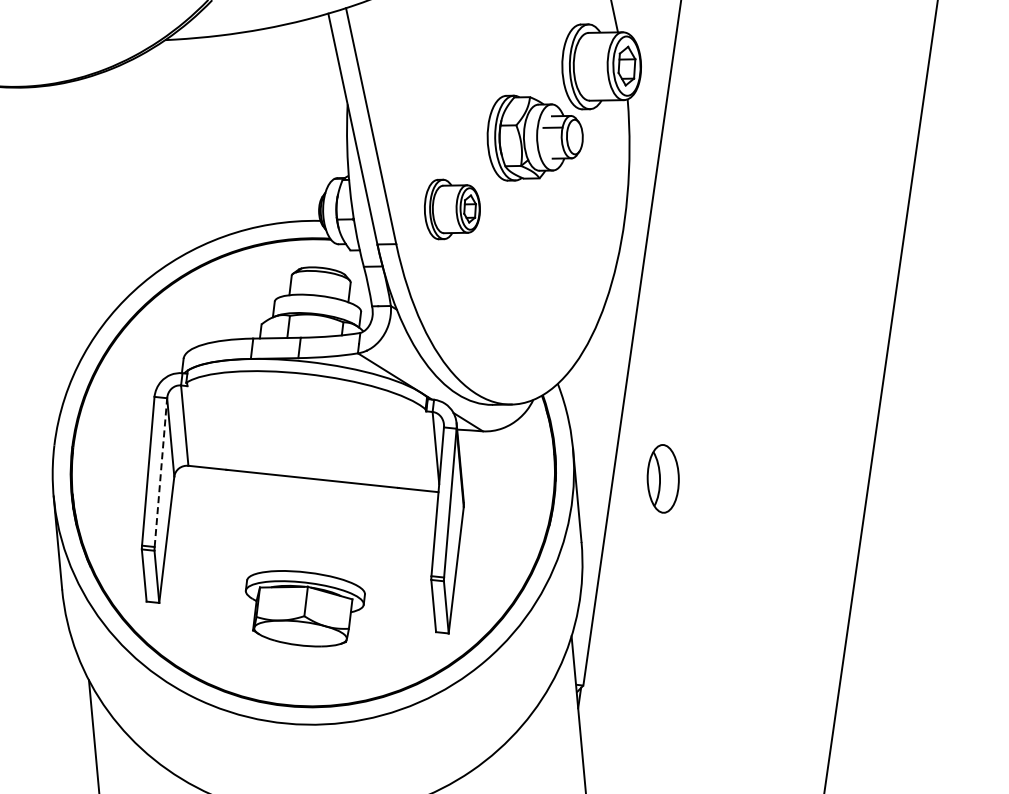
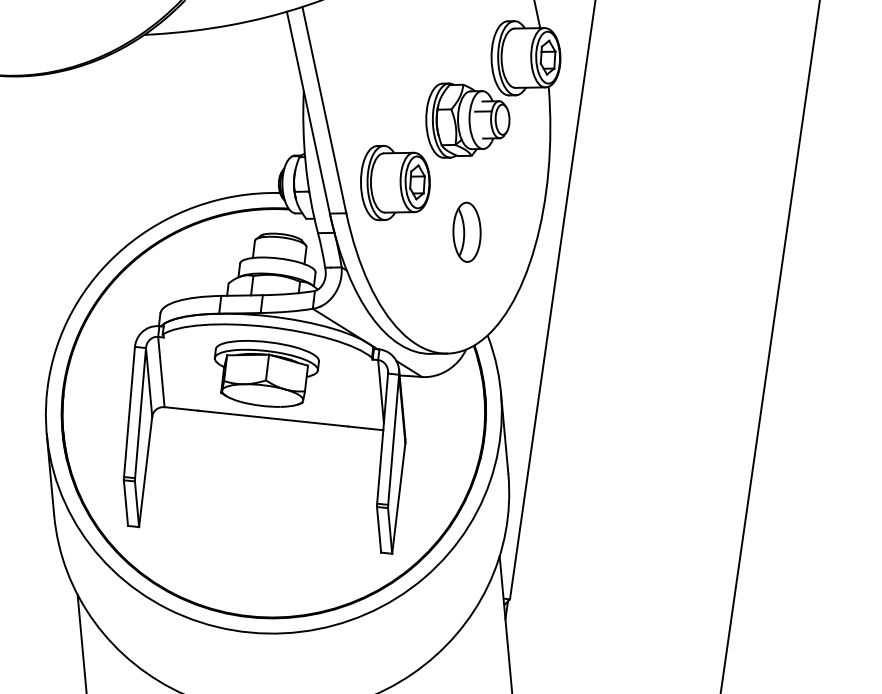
part: (452, 209) -> (395, 183), size x1.43
line: (160, 472) -> (140, 413), dashed -> solid
part: (662, 478) -> (466, 232), moved
part: (304, 608) -> (266, 373), moved

